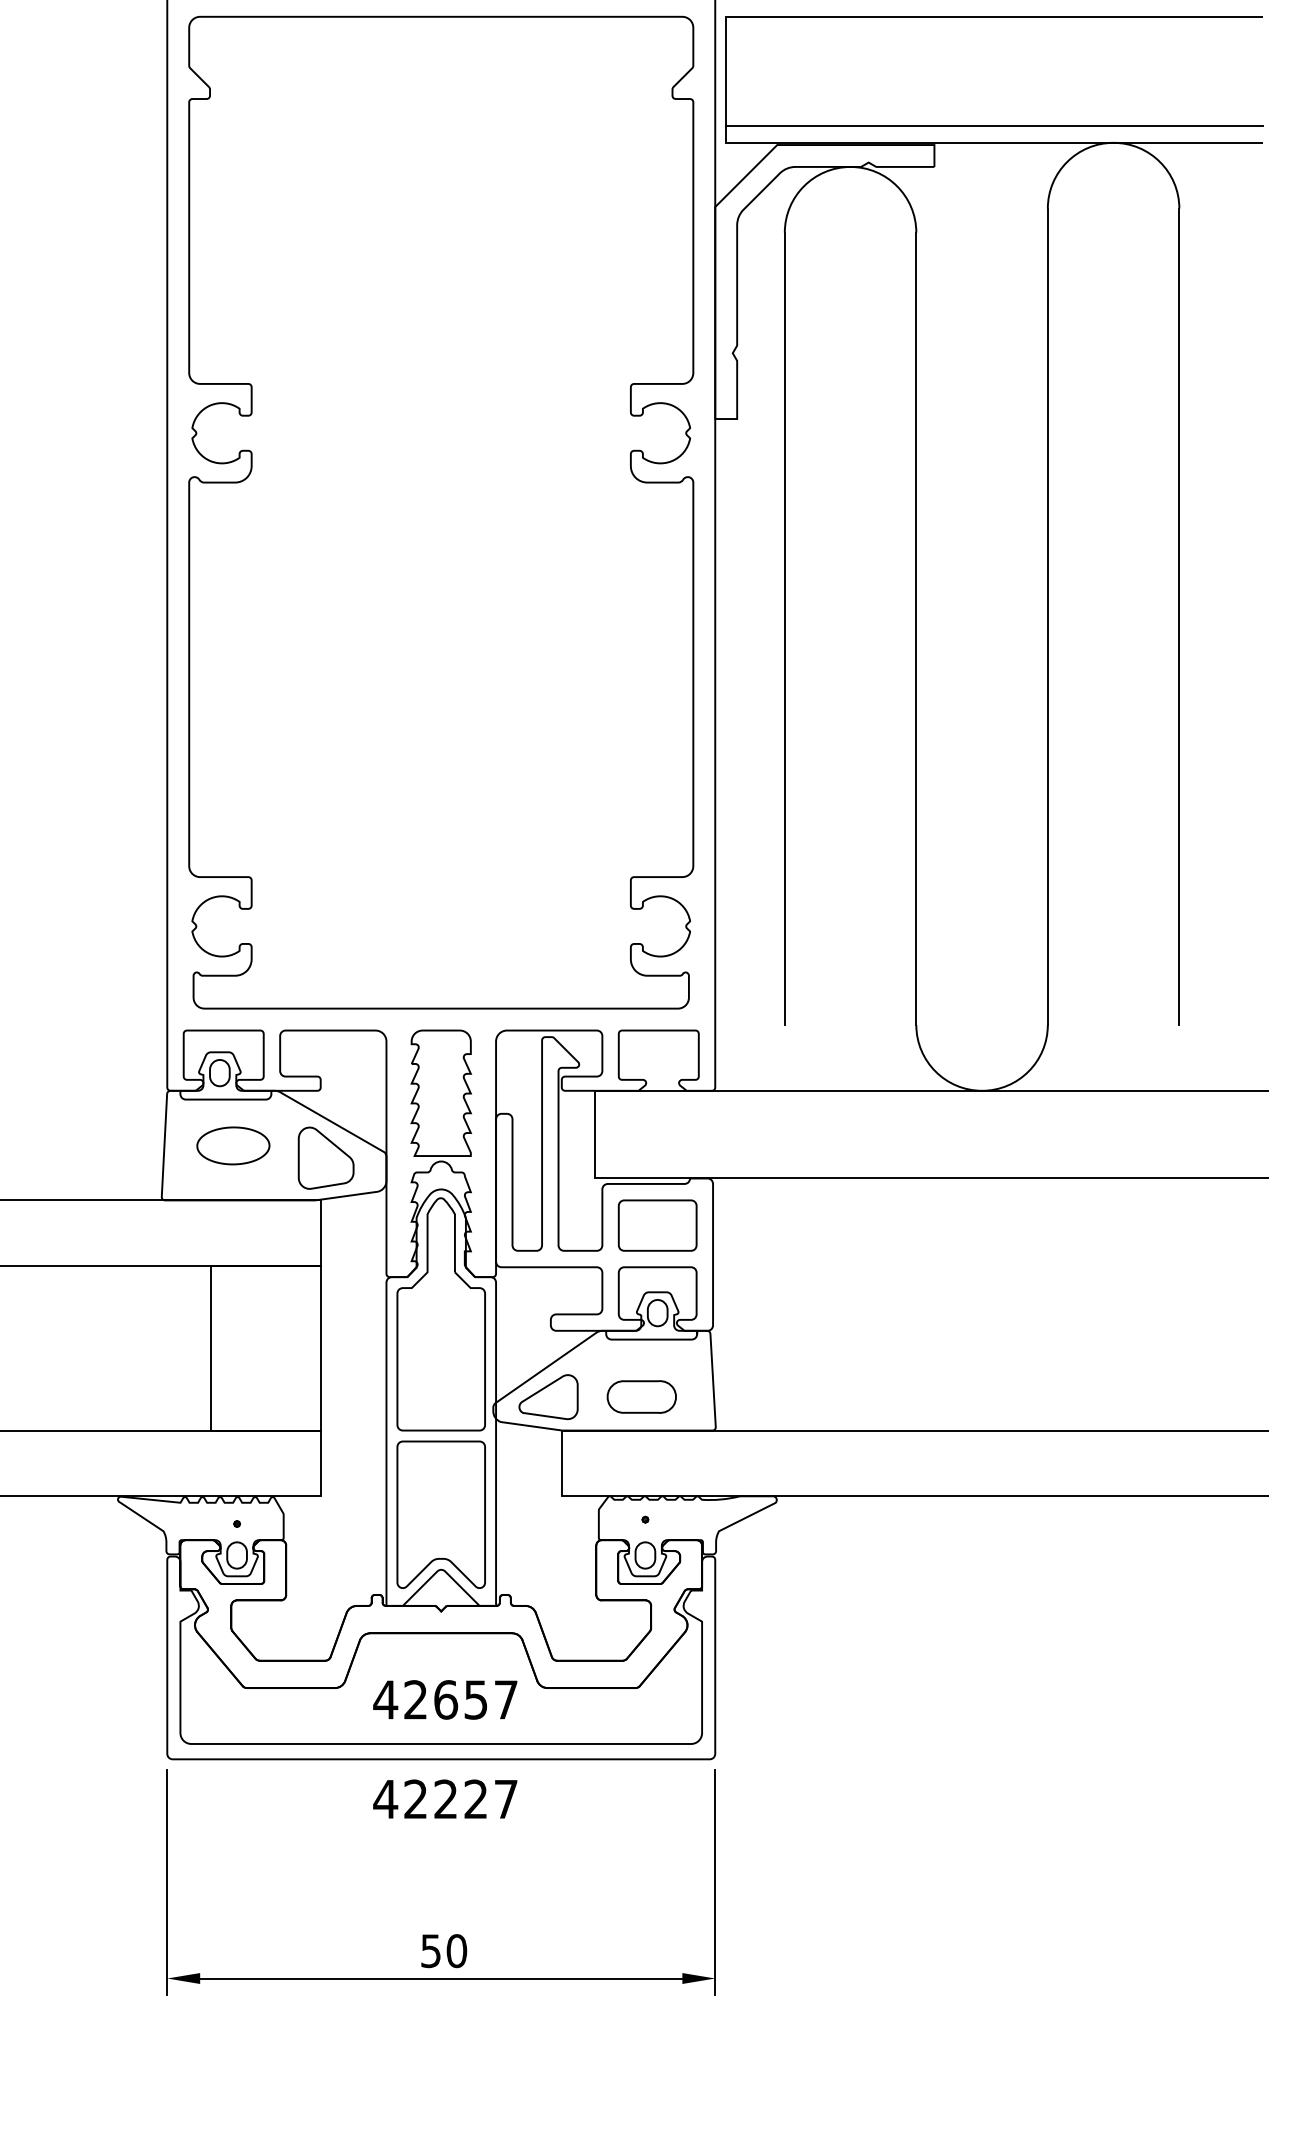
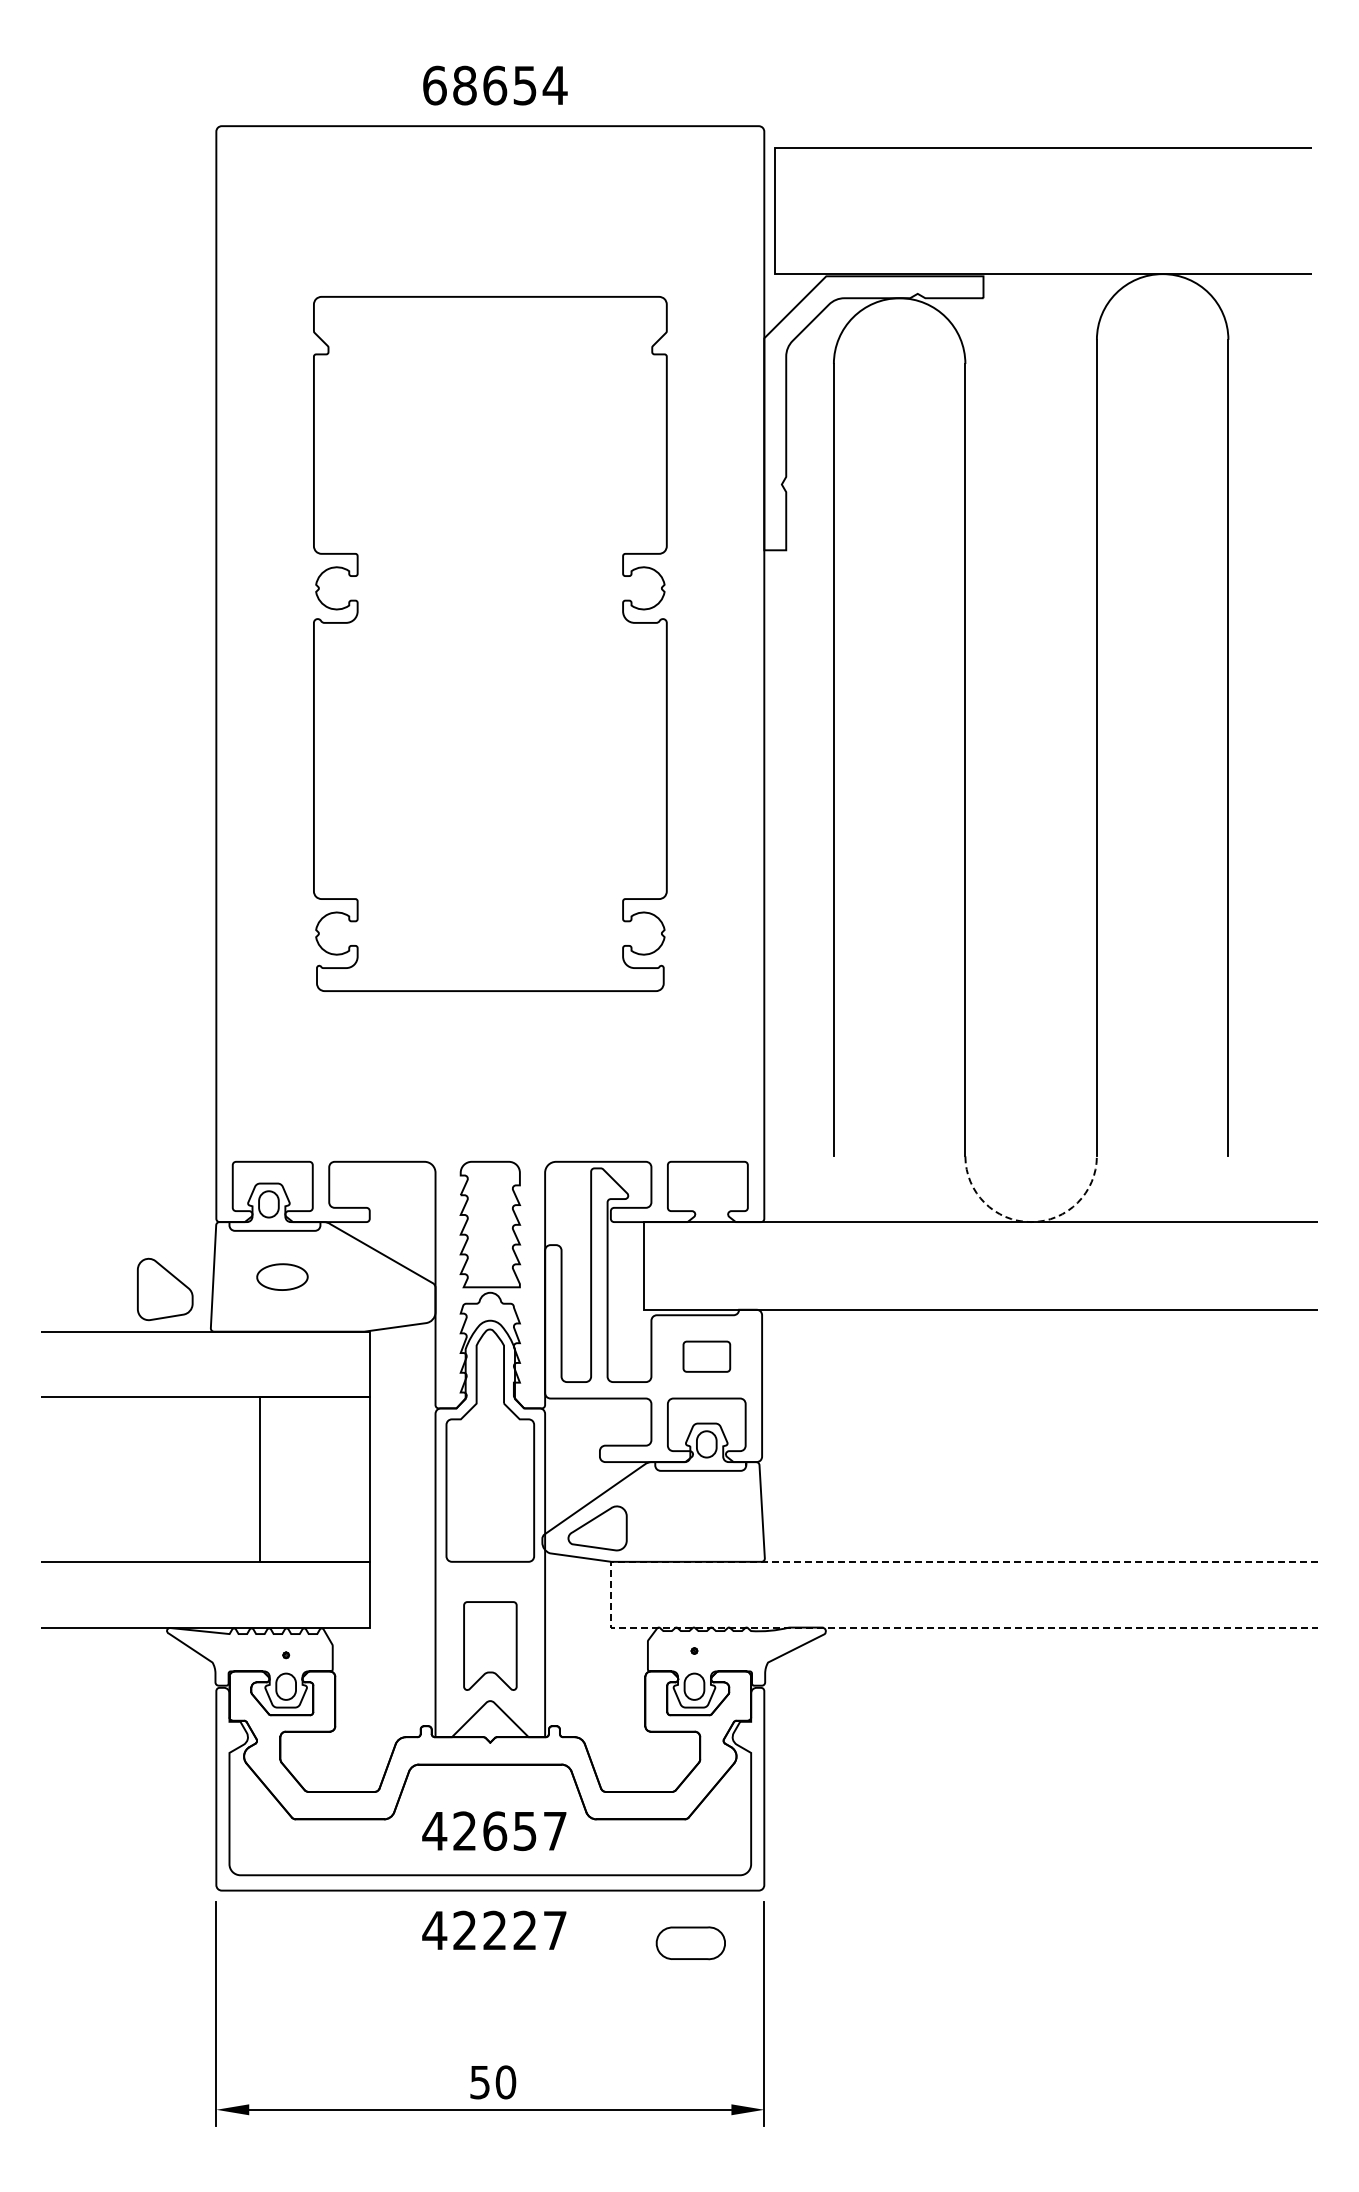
line: (994, 126) -> (1043, 257), removed
part: (441, 512) -> (490, 643), size x0.7
arc: (982, 1091) -> (1031, 1222), solid -> dashed
part: (233, 1145) -> (282, 1276), size x0.7
part: (326, 1158) -> (165, 1289), moved
part: (657, 1225) -> (706, 1356), size x0.6
part: (641, 1397) -> (690, 1943), moved
line: (561, 1463) -> (610, 1594), solid -> dashed
part: (441, 1514) -> (490, 1645), size x0.6

